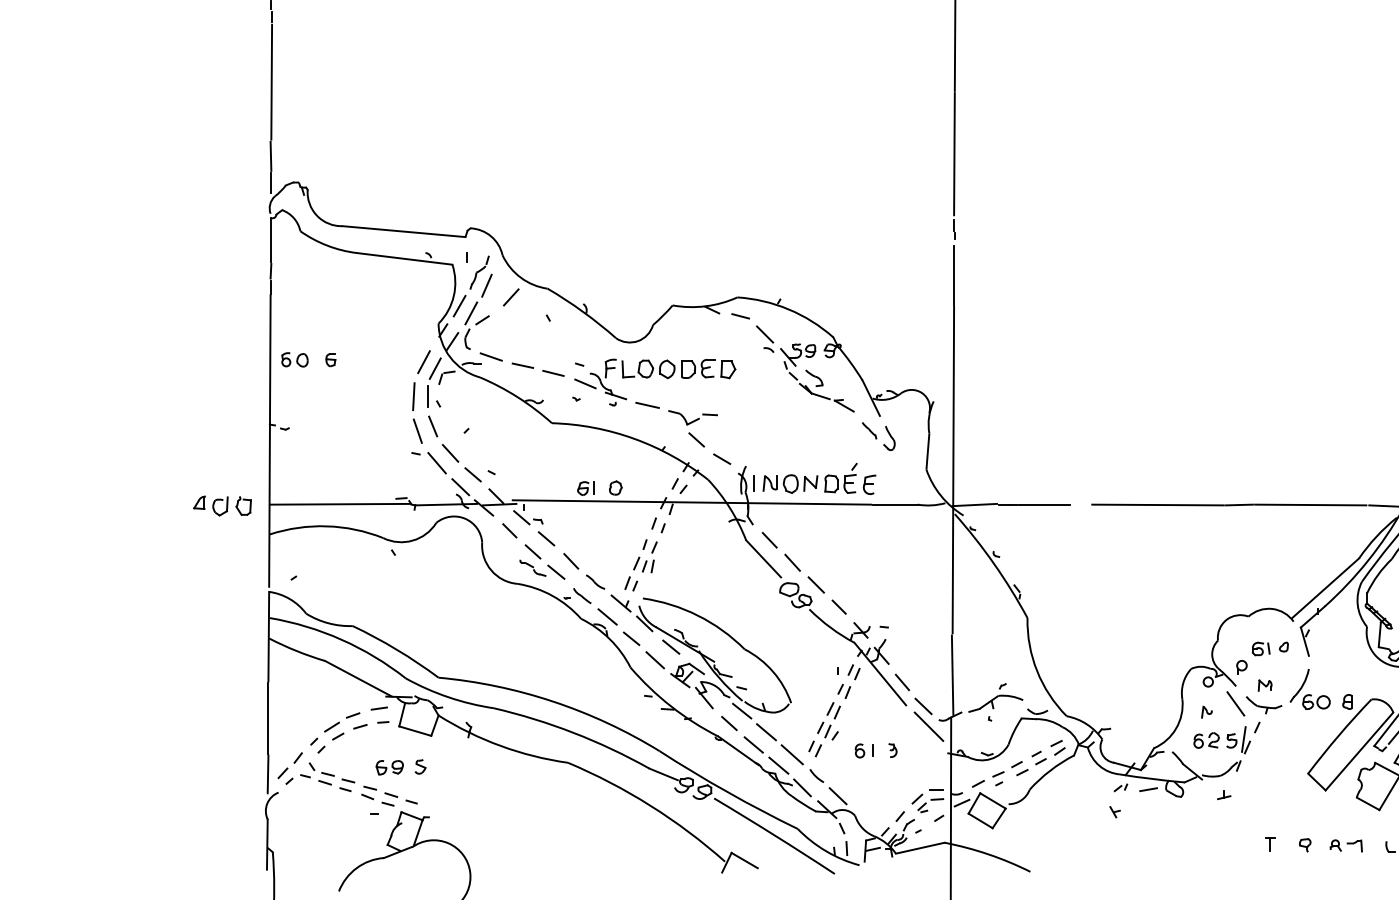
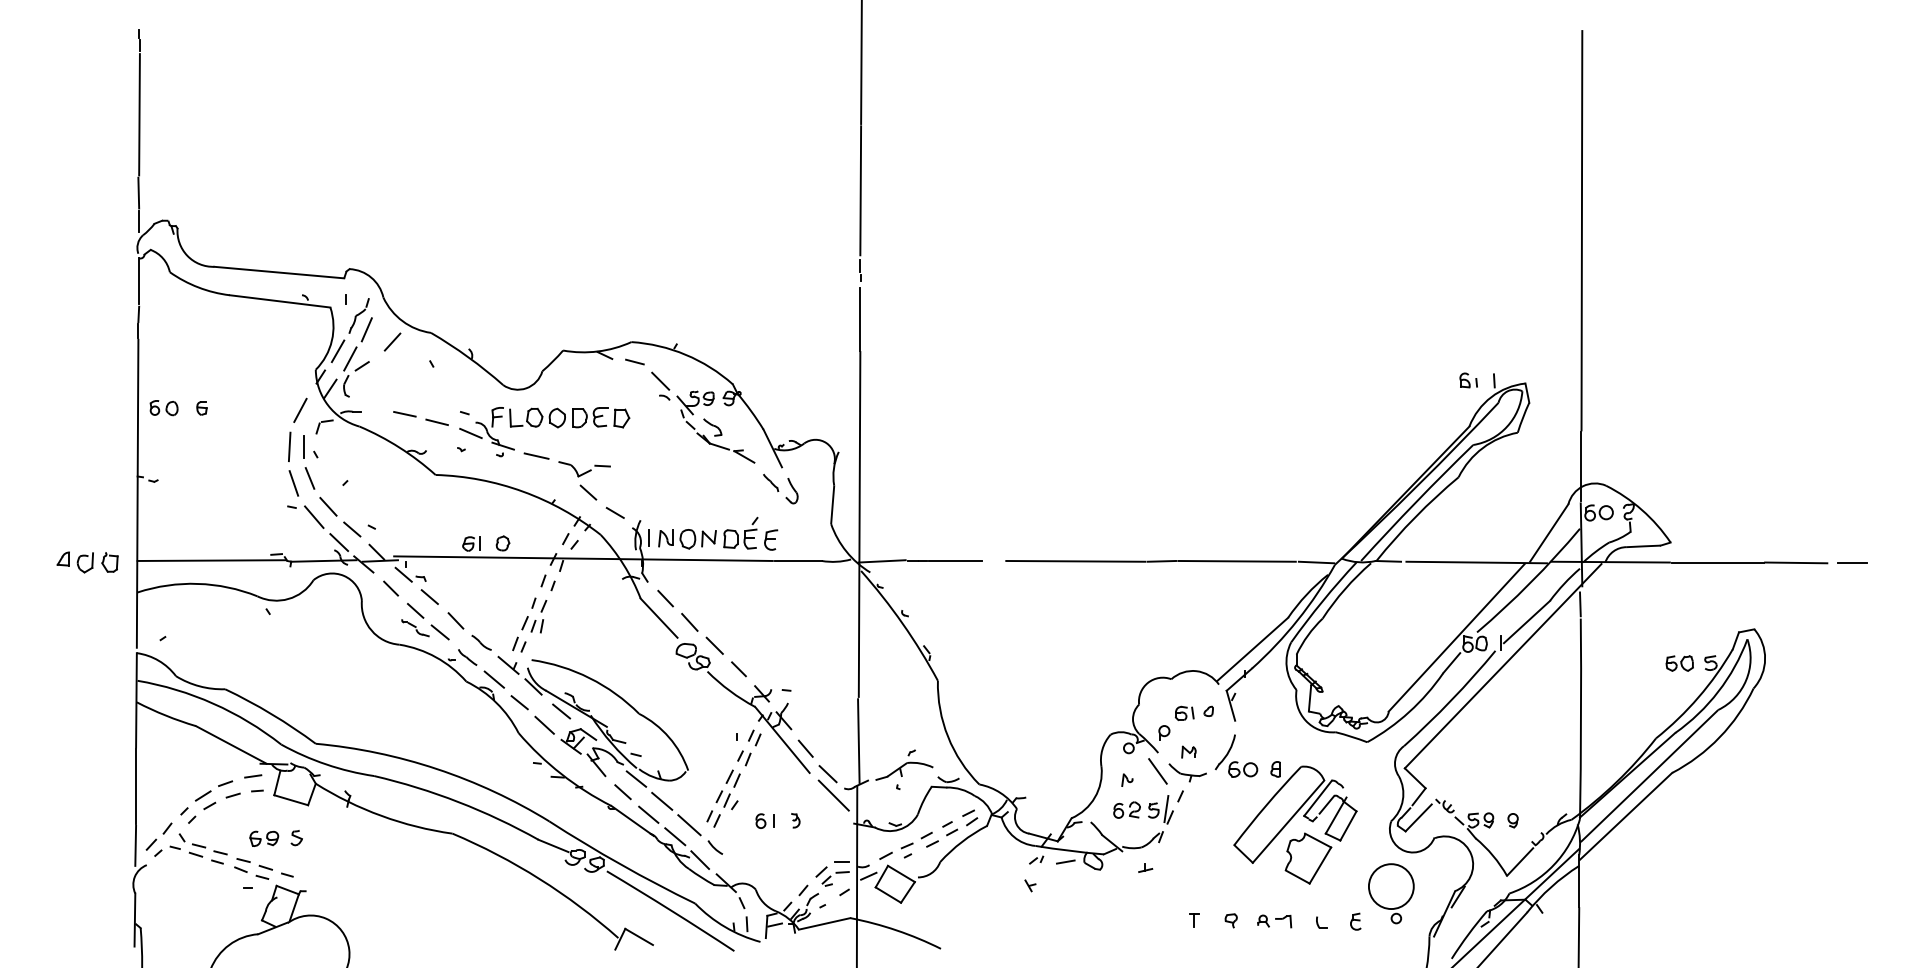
line: (491, 356) -> (371, 404), removed
line: (435, 368) -> (312, 417), removed
line: (837, 795) -> (737, 868), removed

